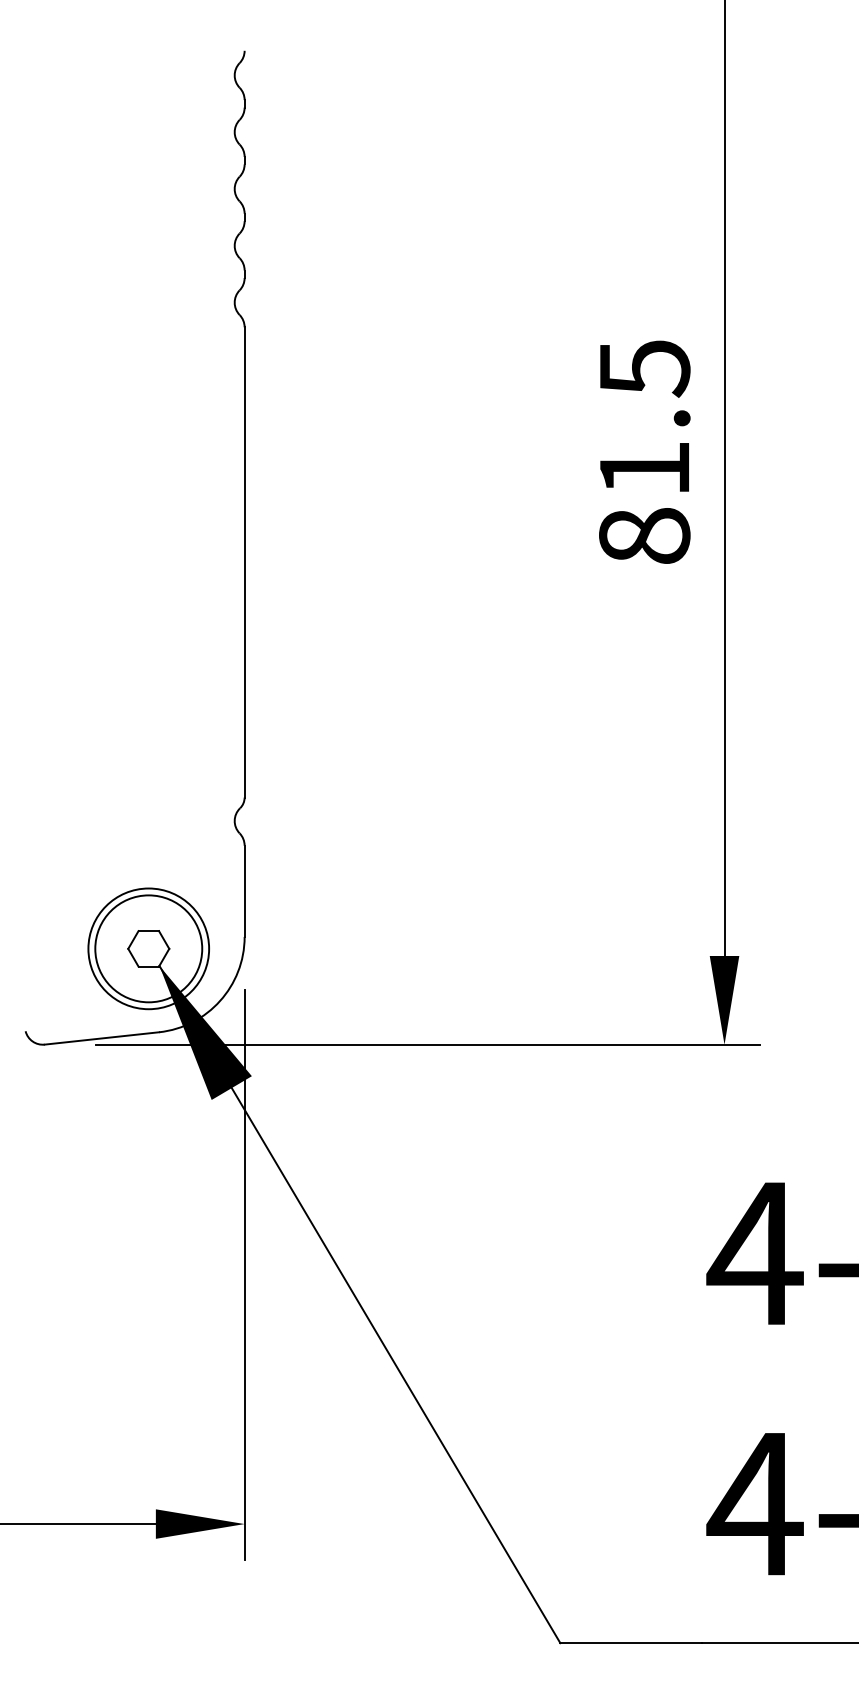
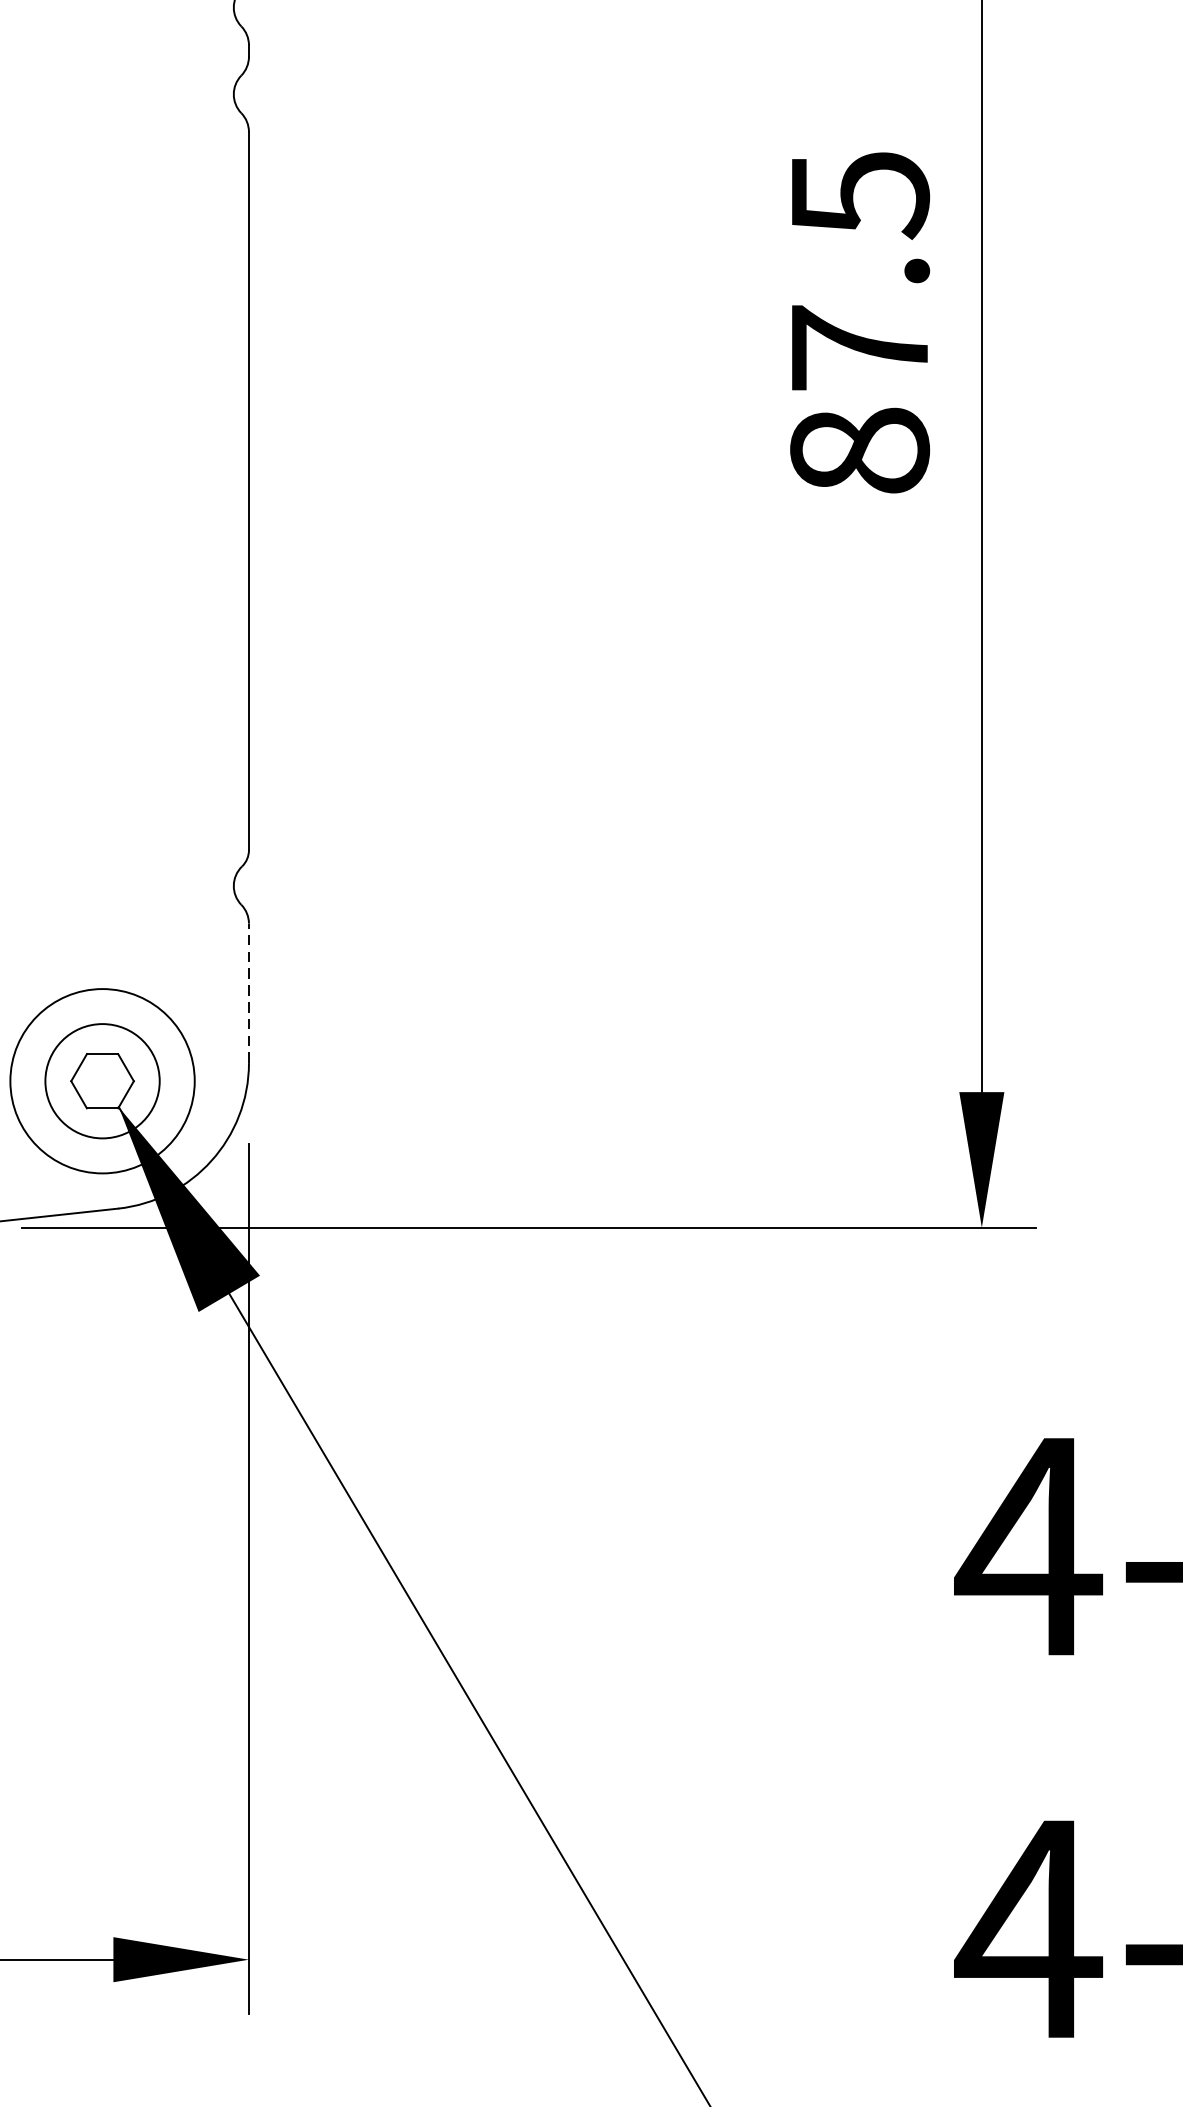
text: (644, 468) -> (859, 347), 81.5 -> 87.5
line: (244, 891) -> (248, 993), solid -> dashed
circle: (148, 948) -> (102, 1080), size x0.7

